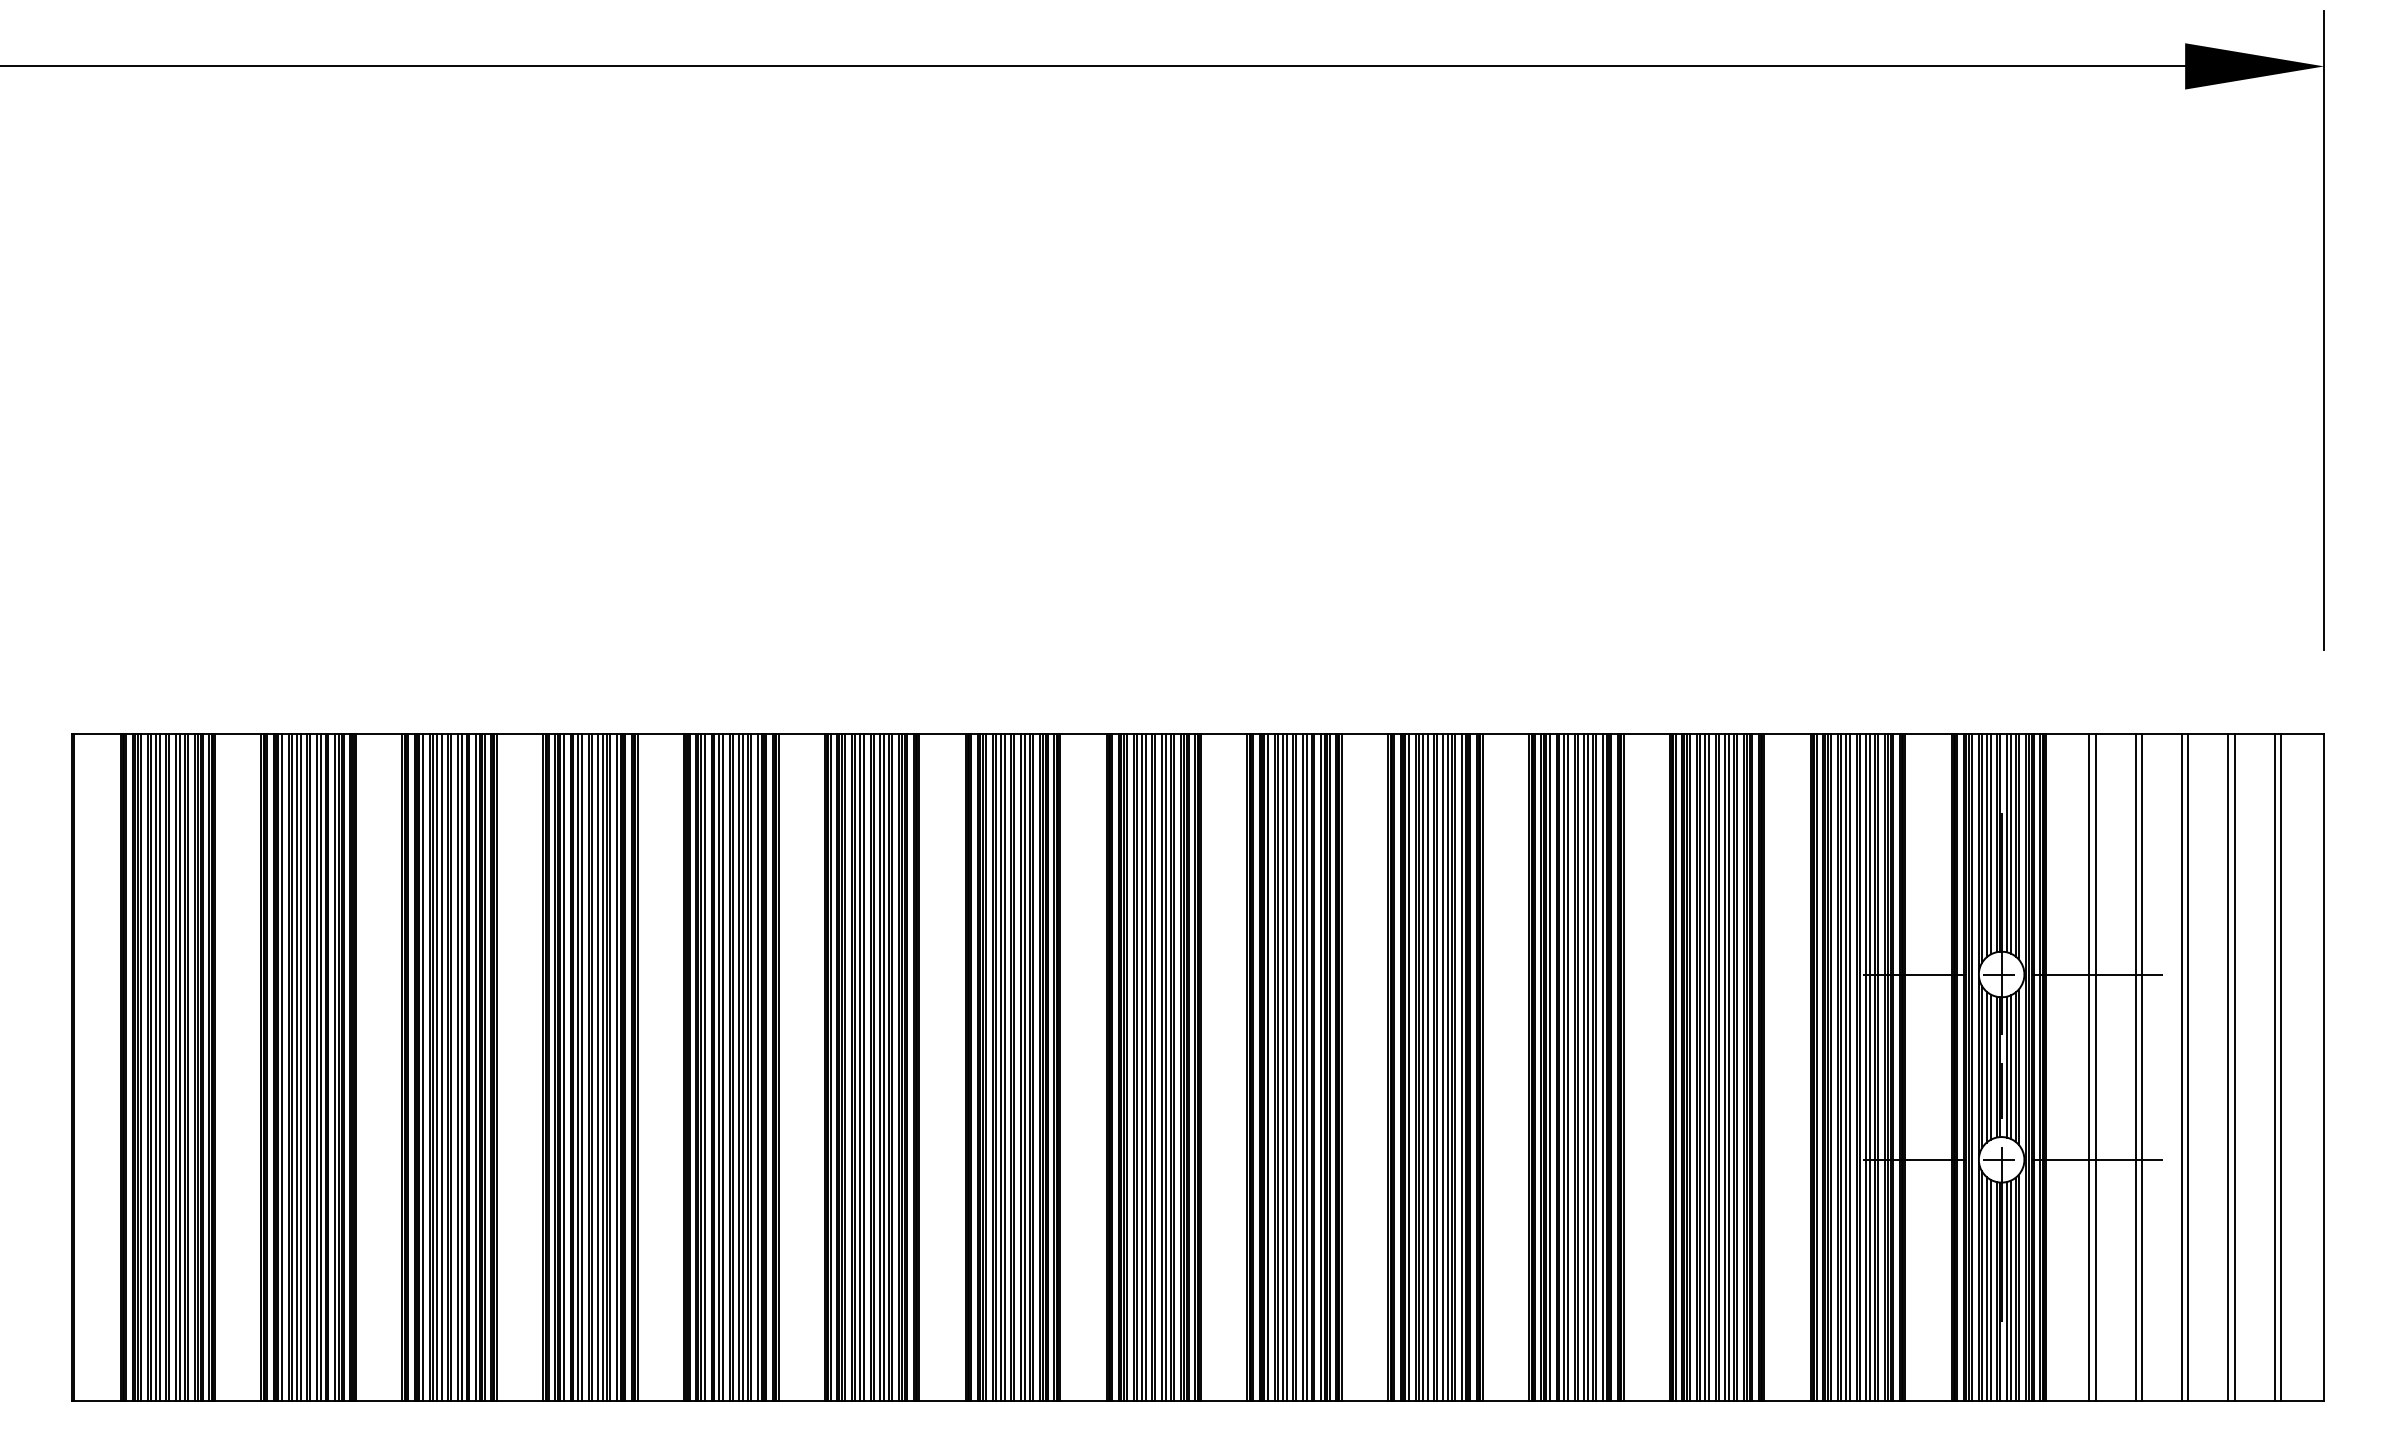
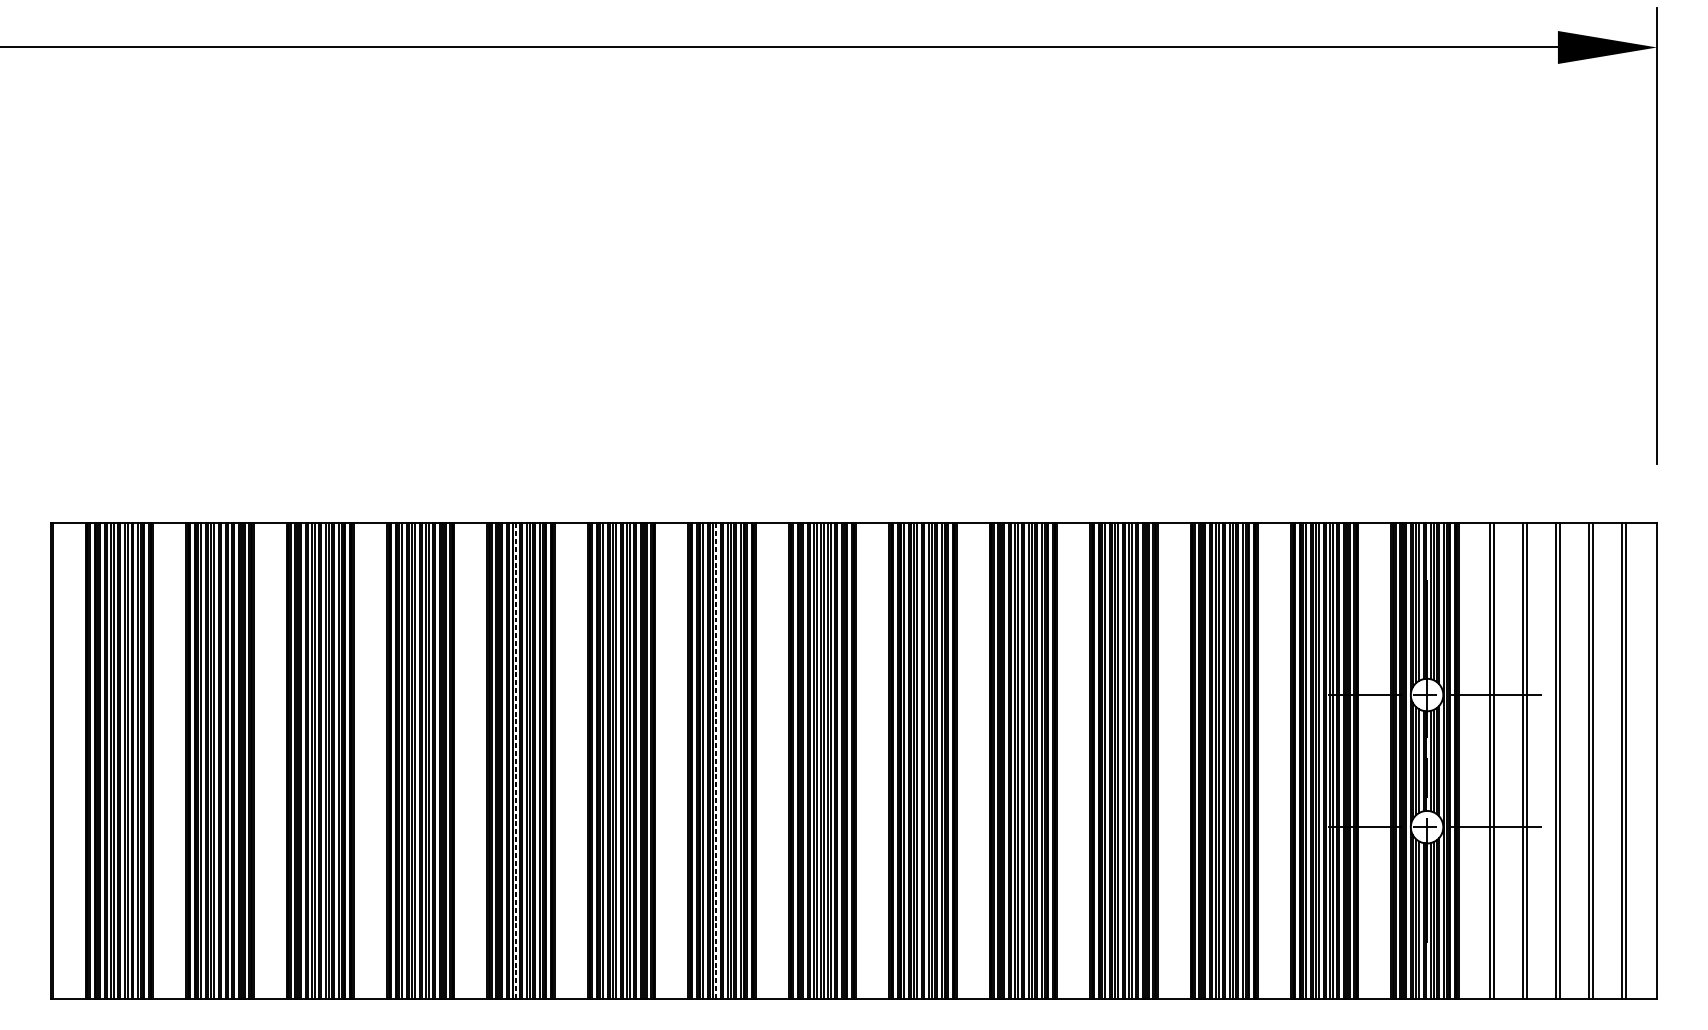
line: (723, 1067) -> (515, 761), solid -> dashed
line: (1005, 1067) -> (716, 761), solid -> dashed

